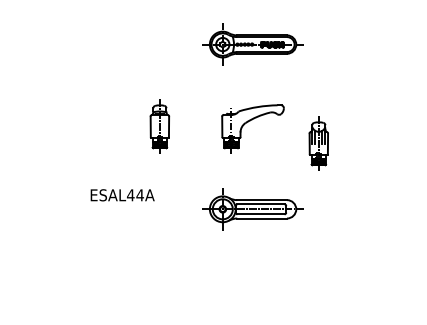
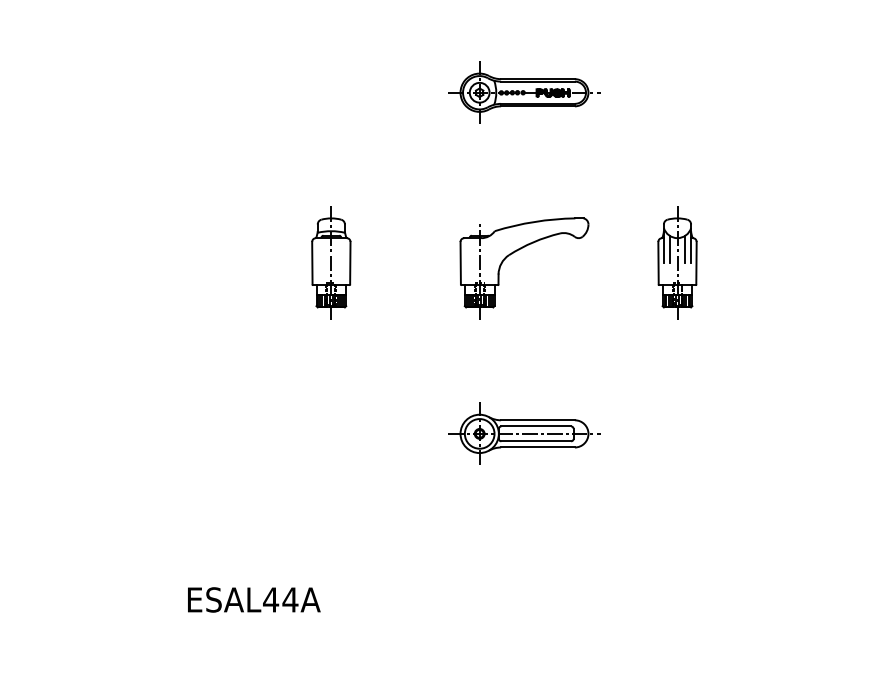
part: (252, 44) -> (523, 92), size x0.71
part: (318, 143) -> (676, 262), moved
text: (122, 195) -> (253, 600), moved
part: (252, 208) -> (523, 432), size x0.71

